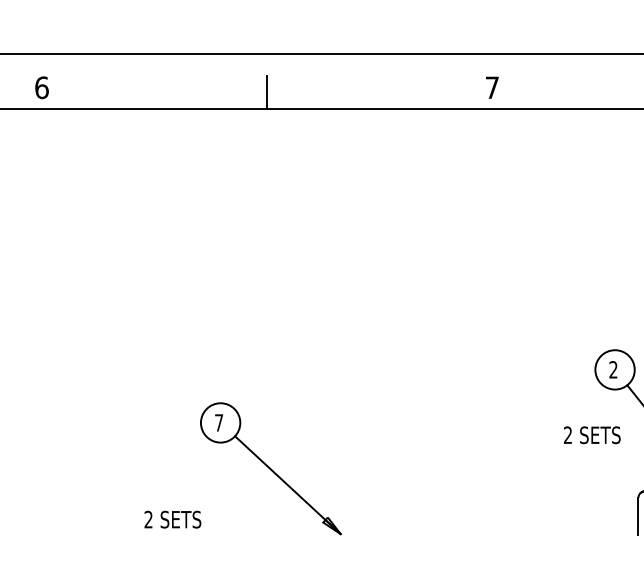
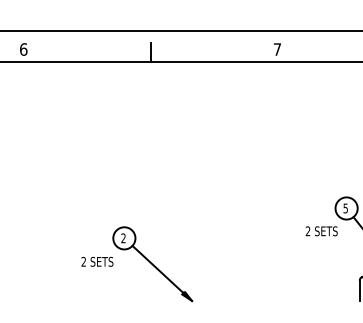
text: (613, 369) -> (345, 208), 2 -> 5
text: (219, 423) -> (123, 238), 7 -> 2
text: (591, 435) -> (321, 231), moved
text: (172, 519) -> (97, 261), moved

